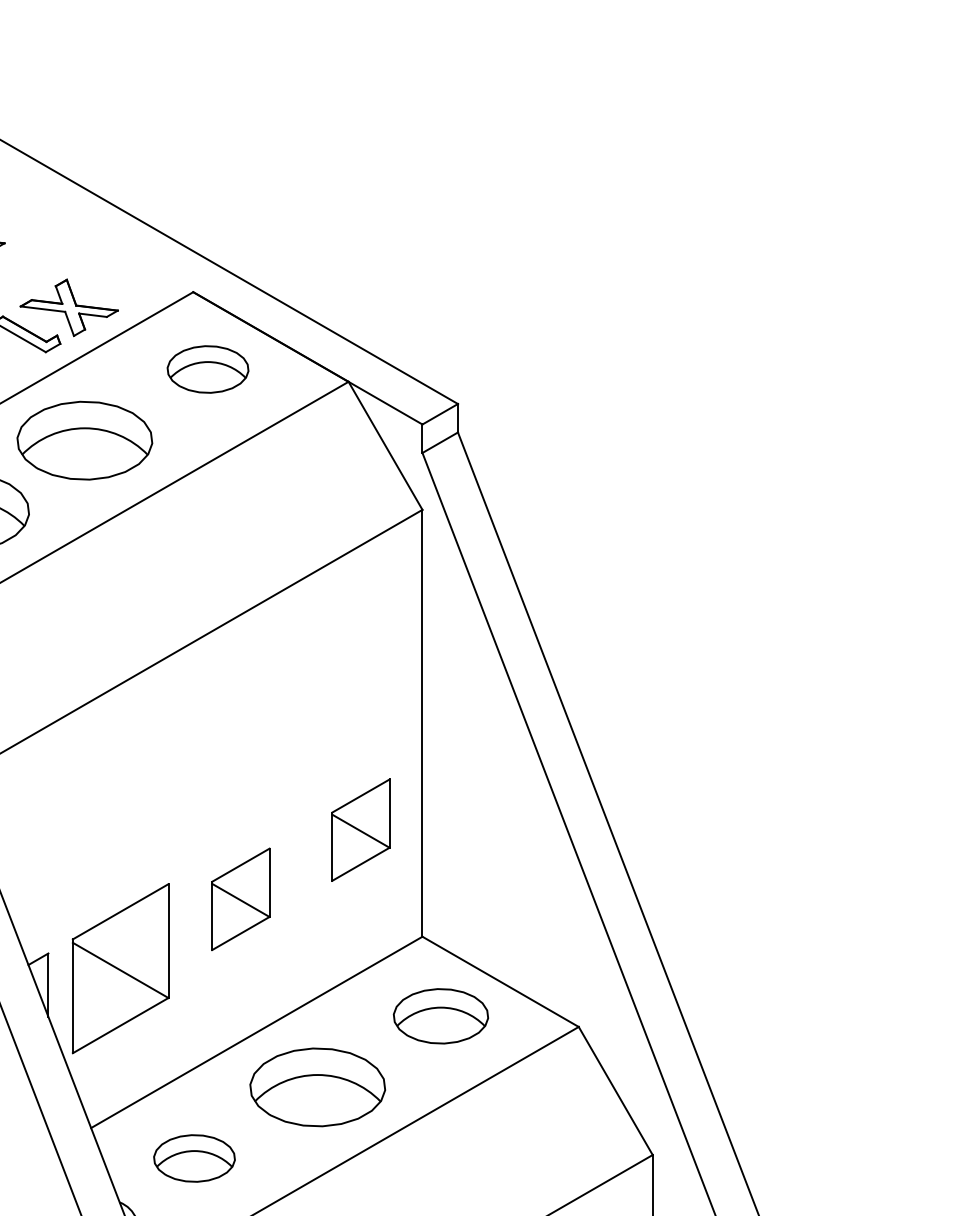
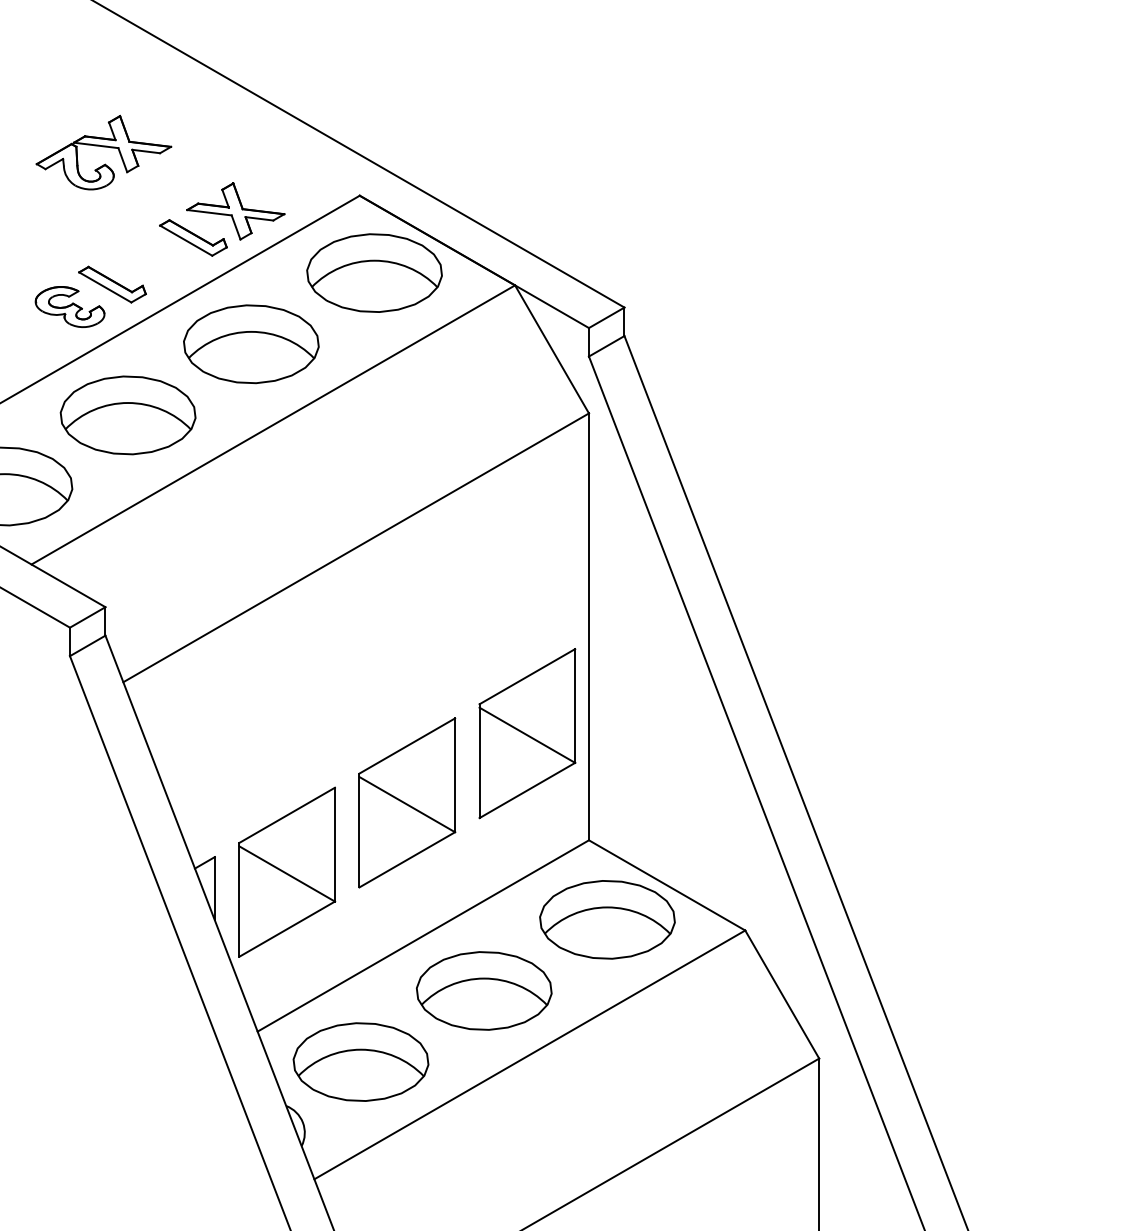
part: (208, 368) -> (374, 272), size x1.67
part: (361, 829) -> (527, 733), size x1.67
part: (241, 898) -> (407, 802), size x1.67
part: (441, 1015) -> (607, 919), size x1.43
part: (194, 1157) -> (360, 1061), size x1.67

